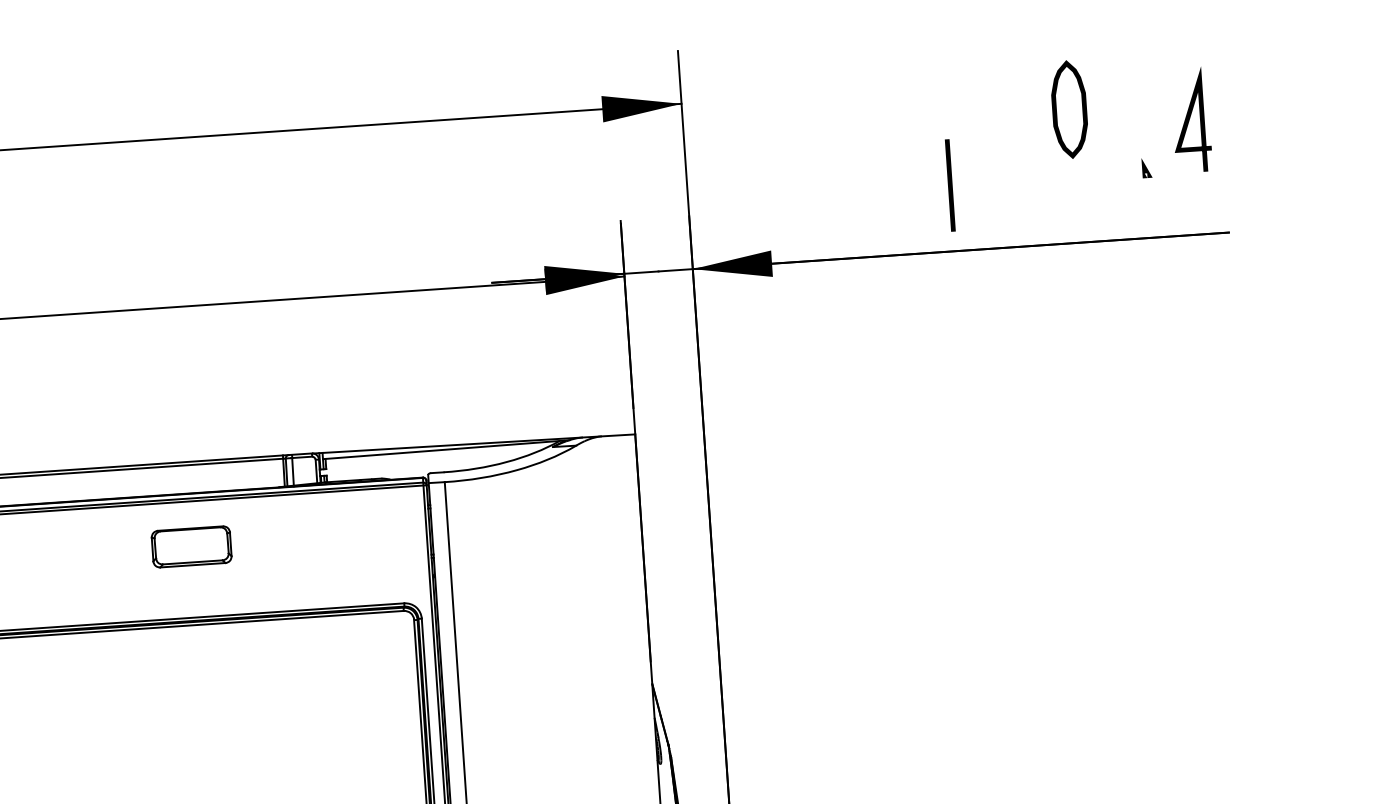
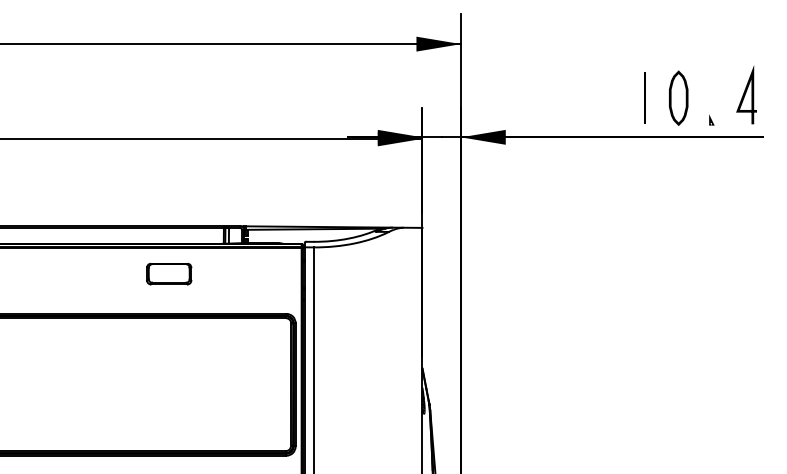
part: (1069, 108) -> (678, 97), moved
line: (1190, 117) -> (746, 93), moved
part: (1146, 167) -> (711, 119), moved
line: (949, 184) -> (644, 97), moved

